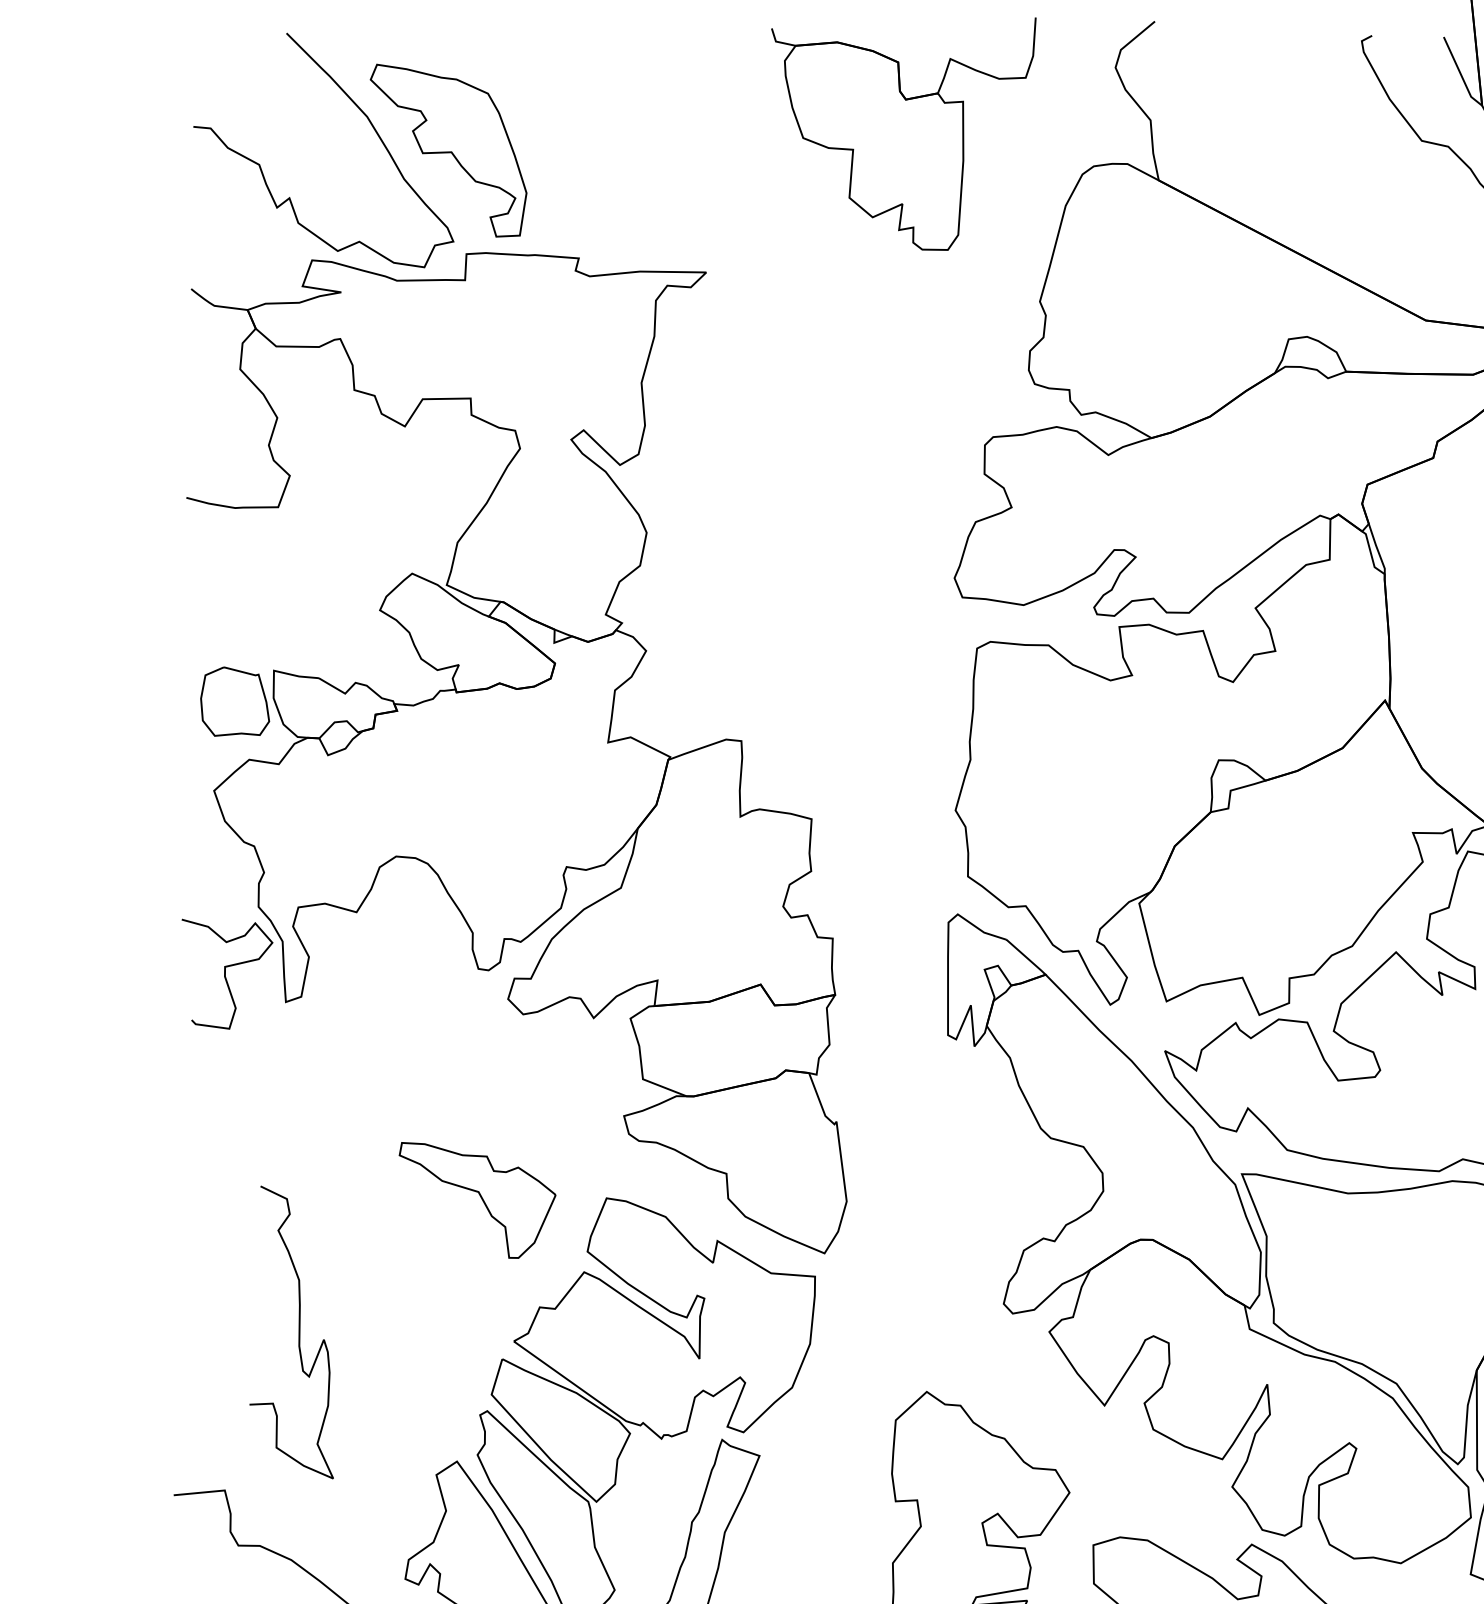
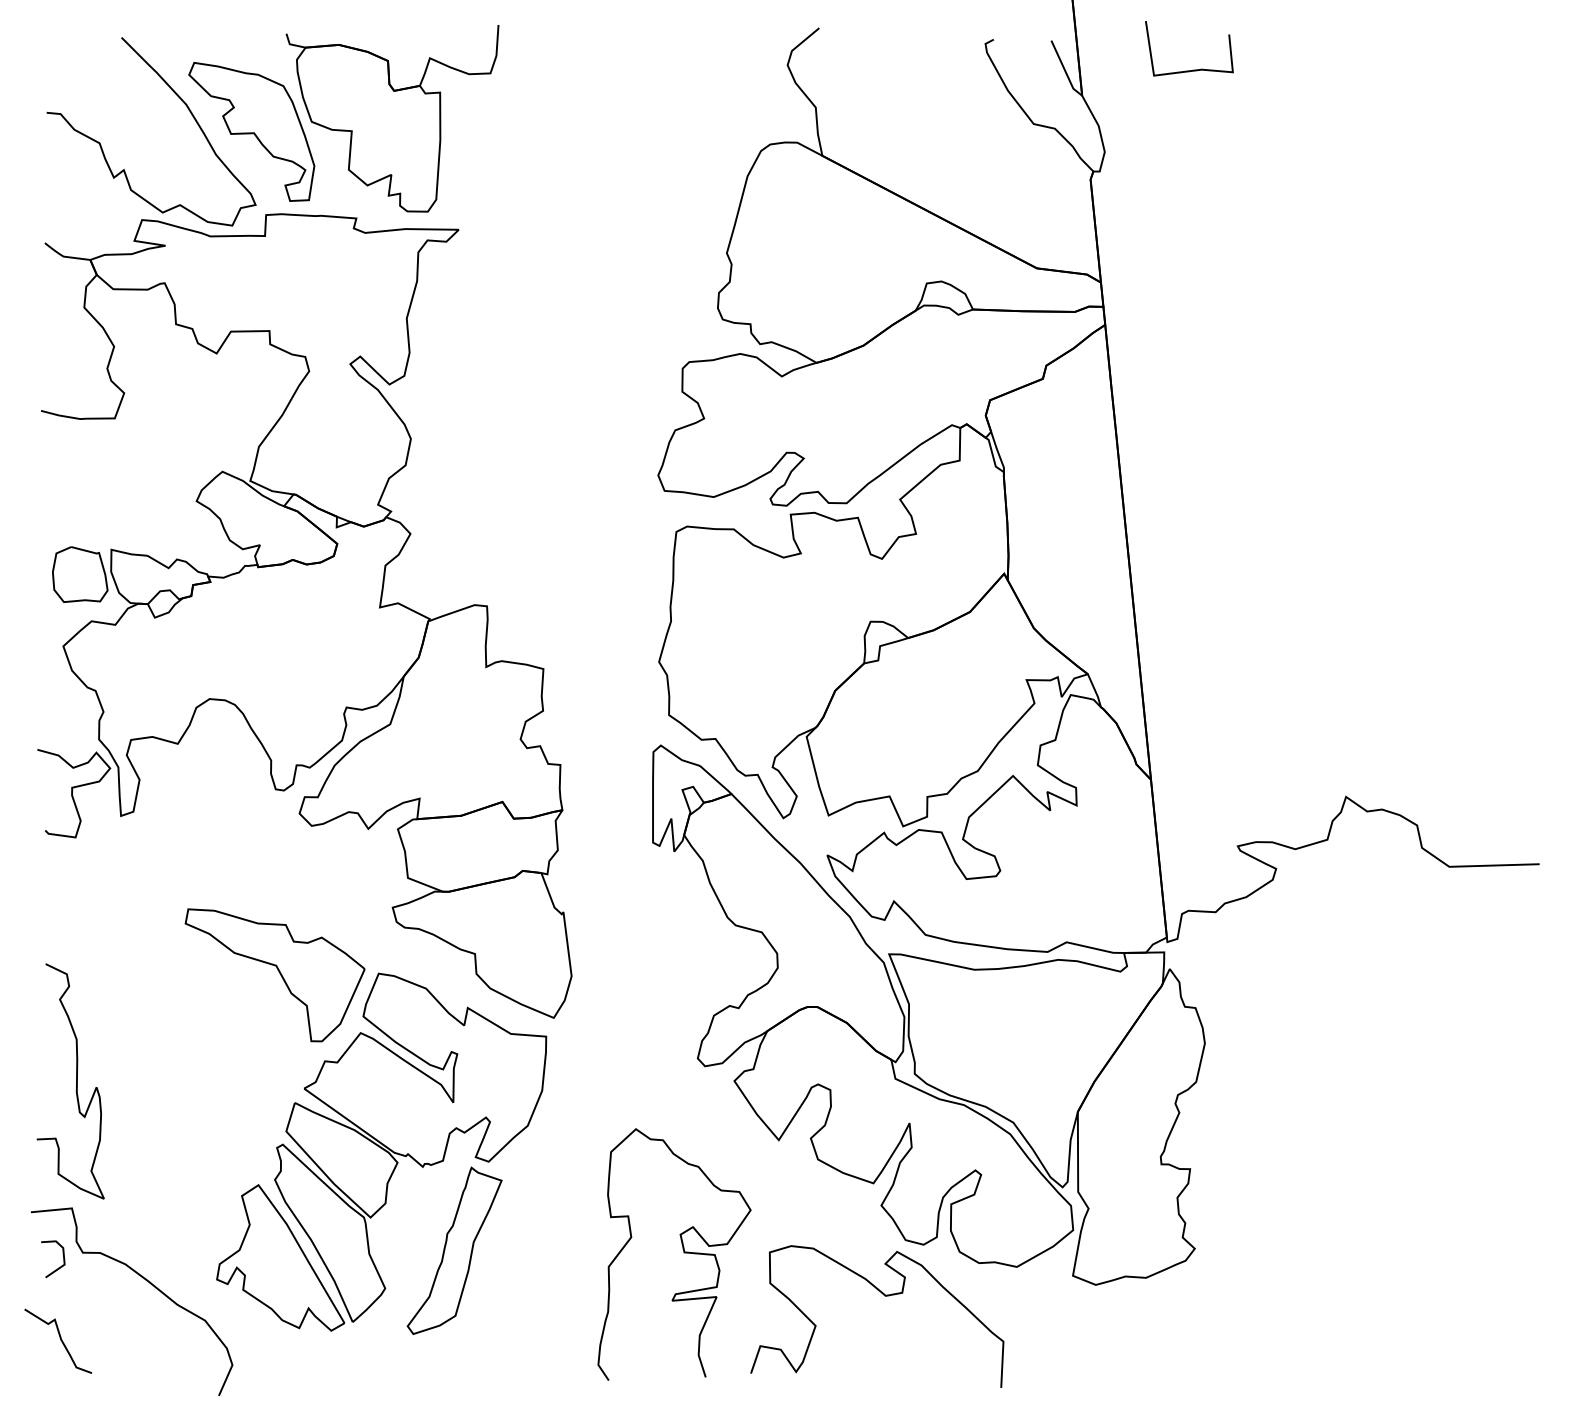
part: (903, 133) -> (392, 118), moved
part: (476, 1200) -> (274, 975), size x1.43
curve: (298, 1332) -> (76, 1081), moved
line: (208, 1564) -> (58, 1267), added

